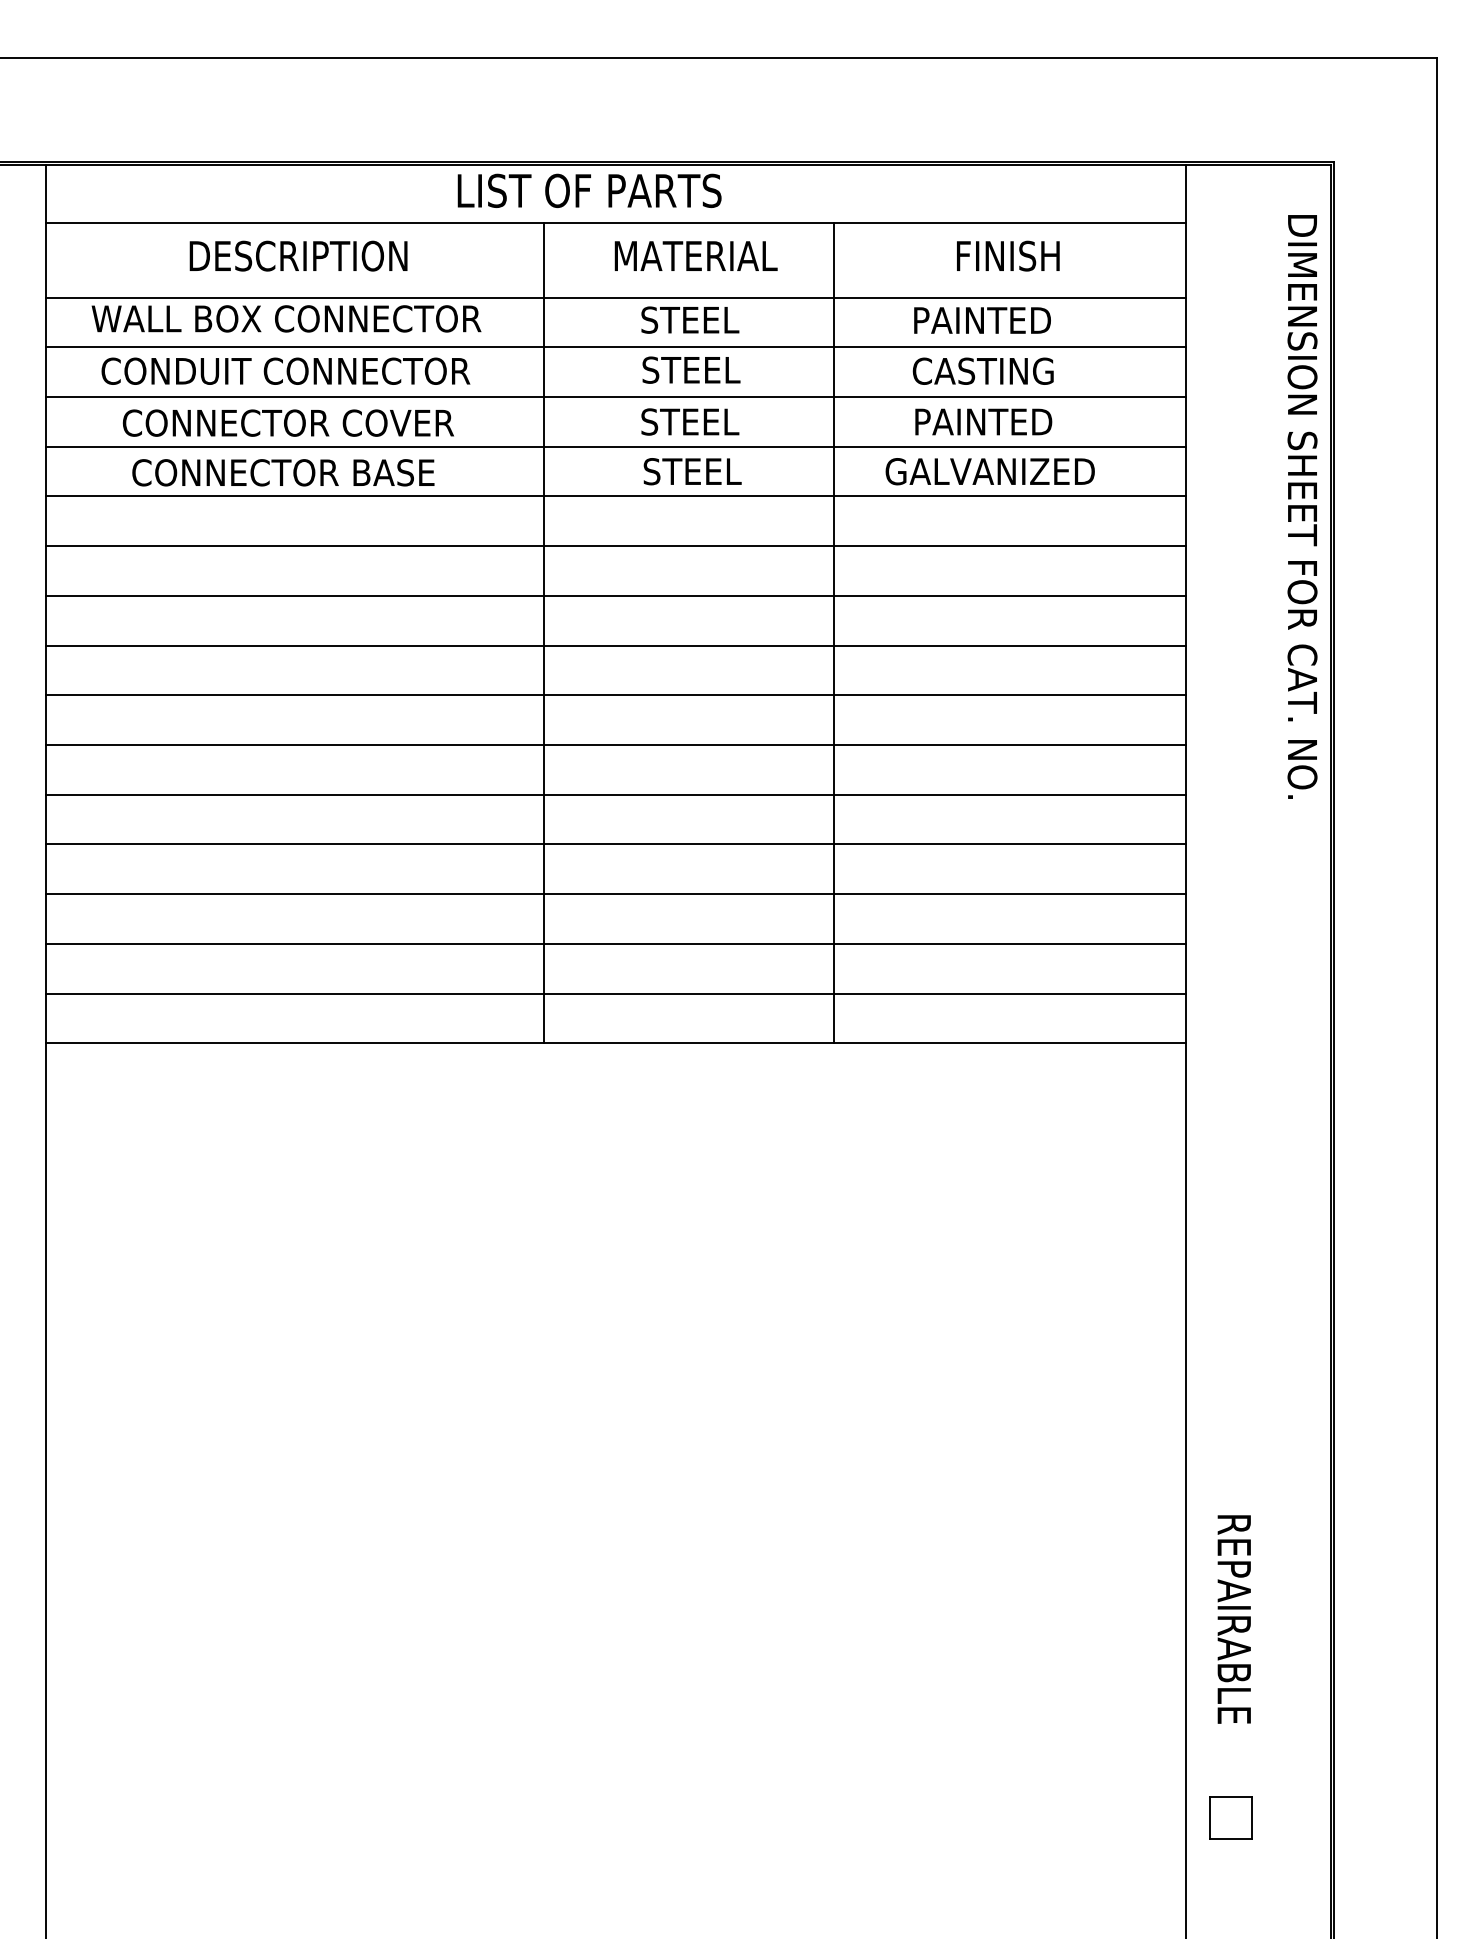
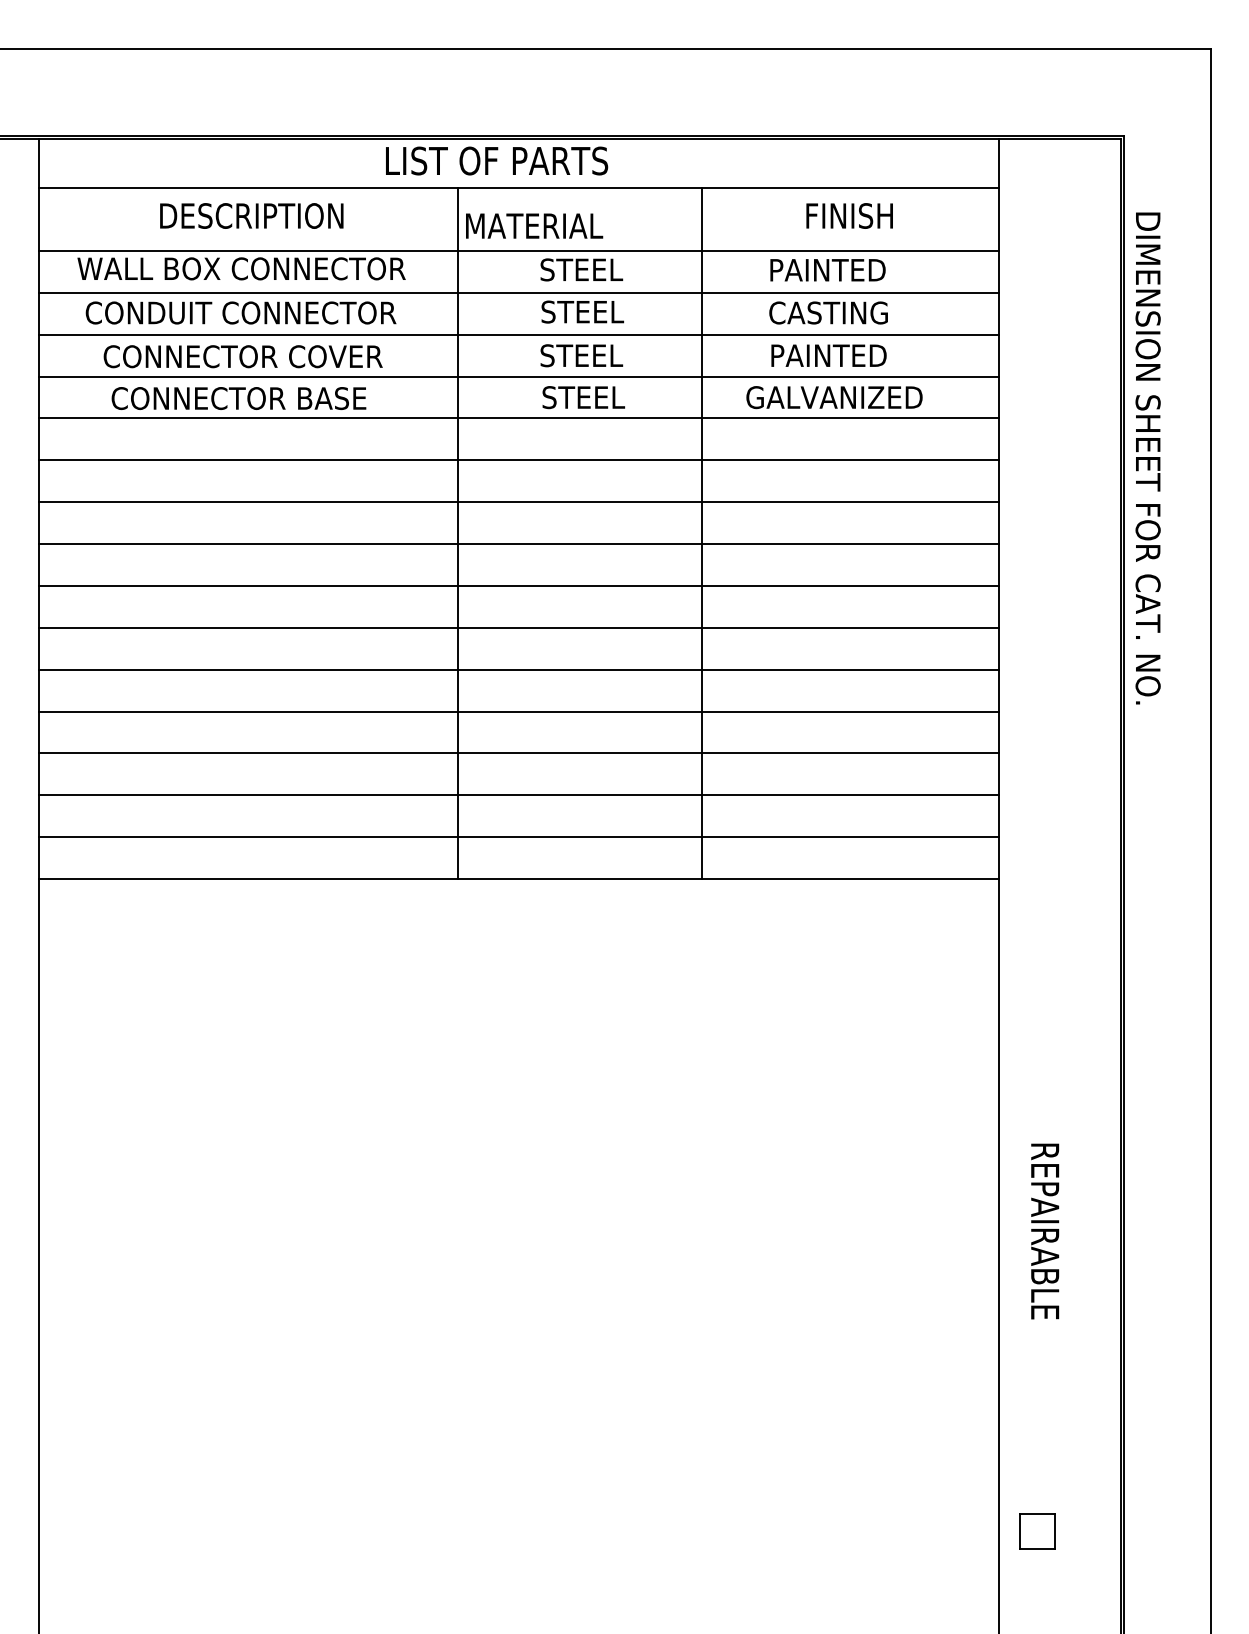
text: (695, 255) -> (533, 225), moved
text: (1302, 506) -> (1148, 458), moved
text: (1233, 1619) -> (1044, 1231), moved

